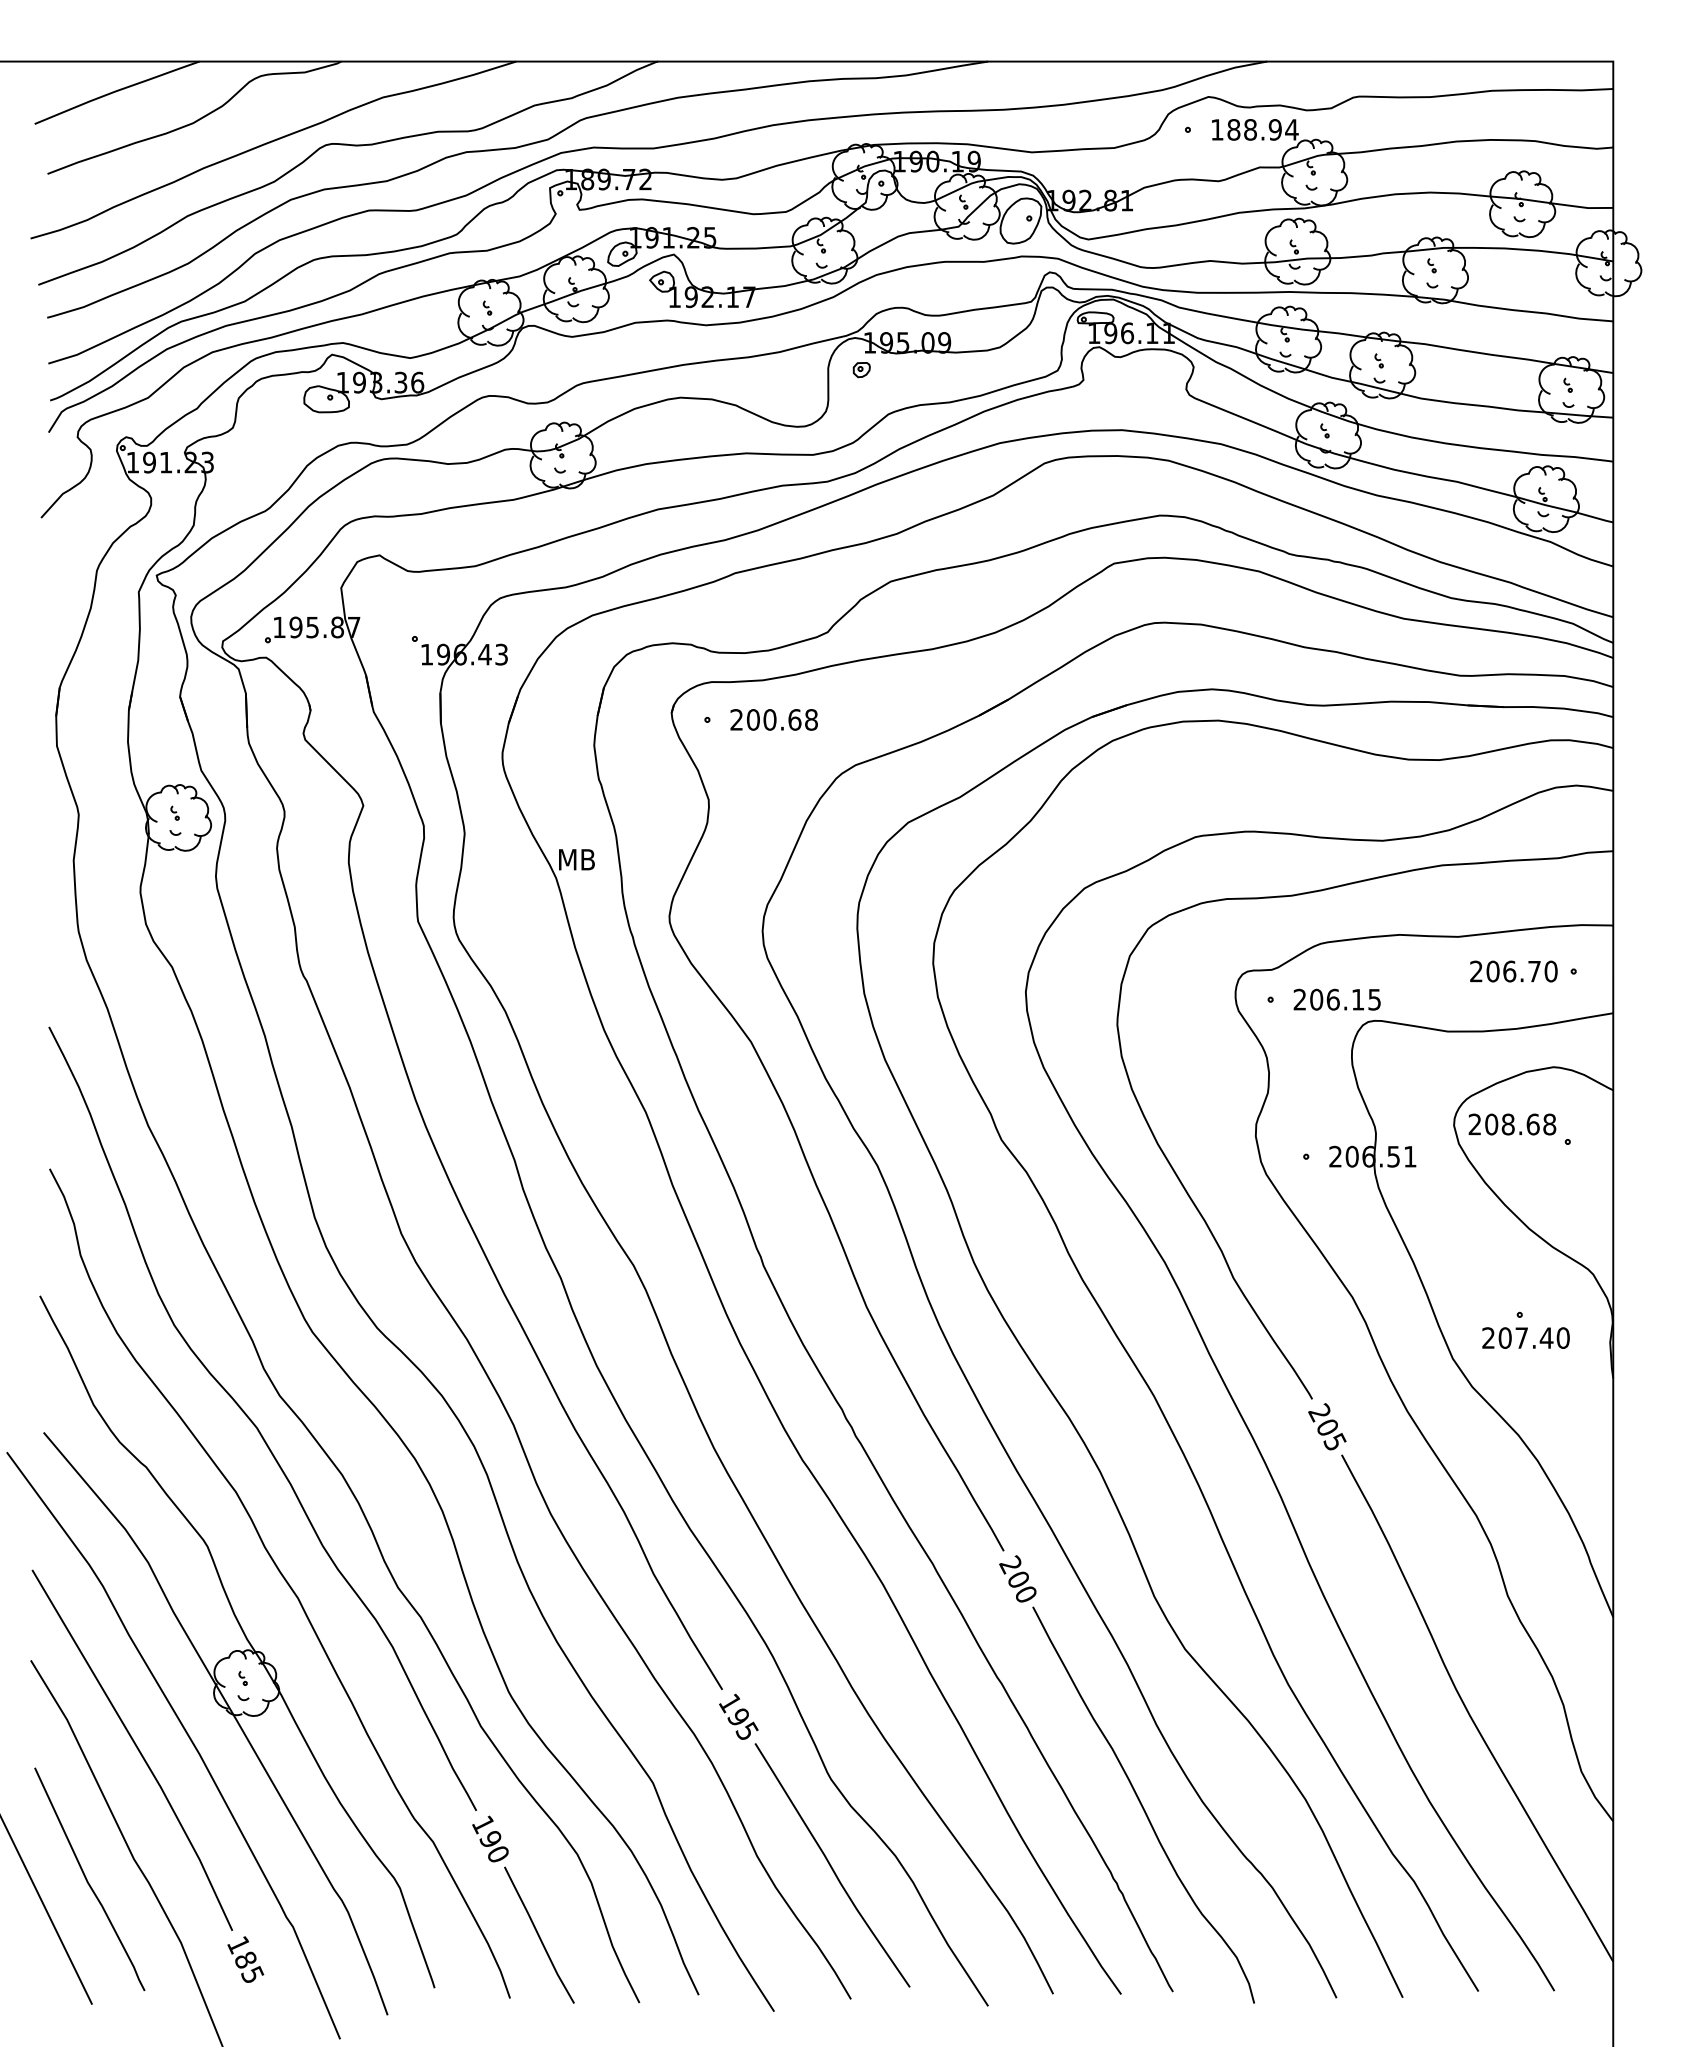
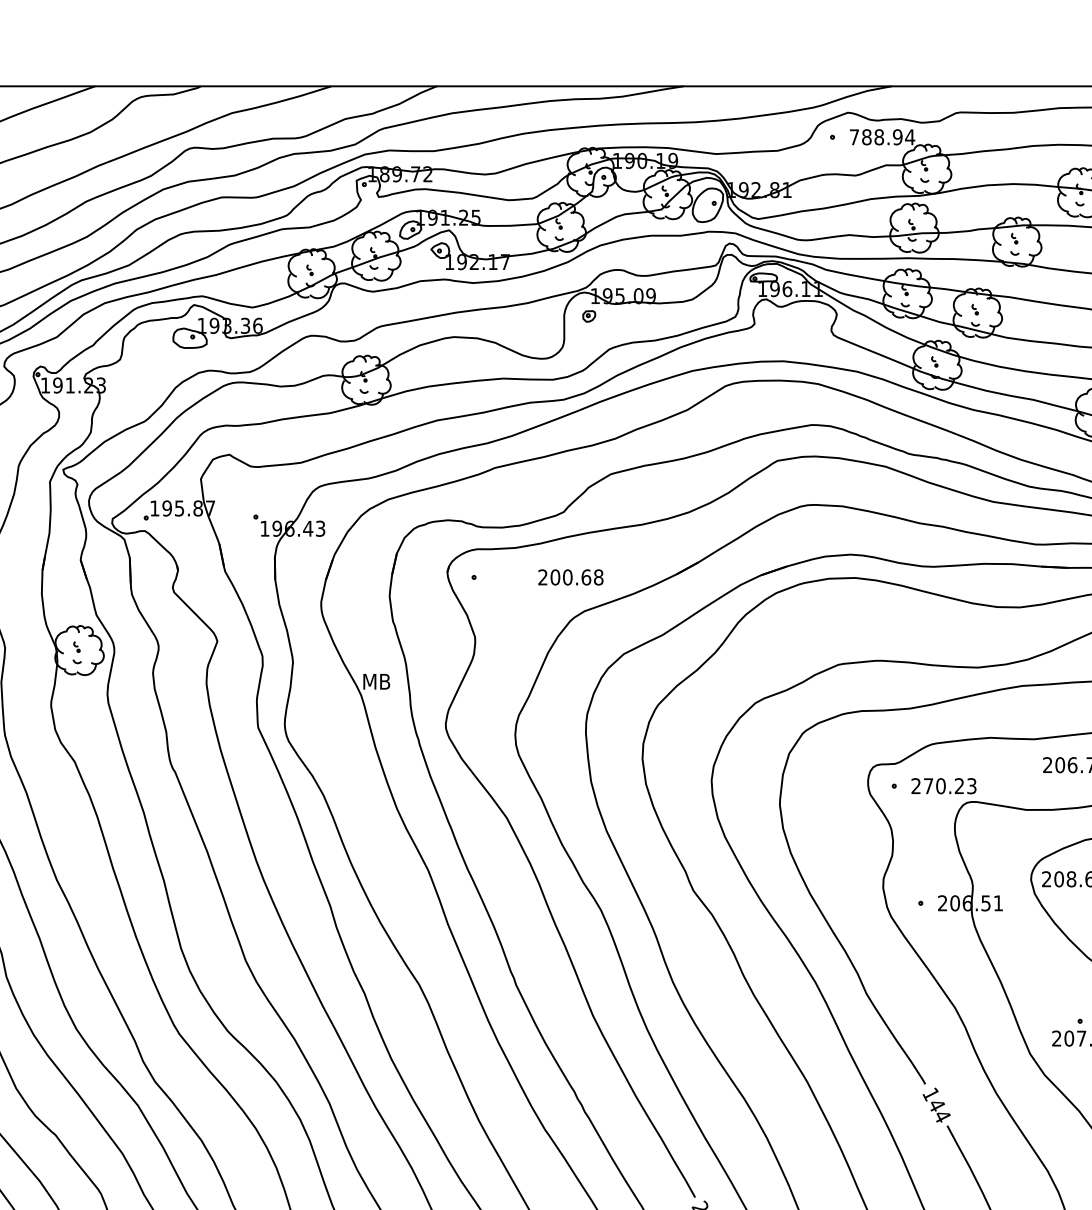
text: (1217, 129) -> (854, 137), 188.94 -> 788.94
text: (773, 719) -> (570, 577), moved
text: (1345, 999) -> (950, 786), 206.15 -> 270.23
text: (1327, 1426) -> (936, 1104), 205 -> 144

